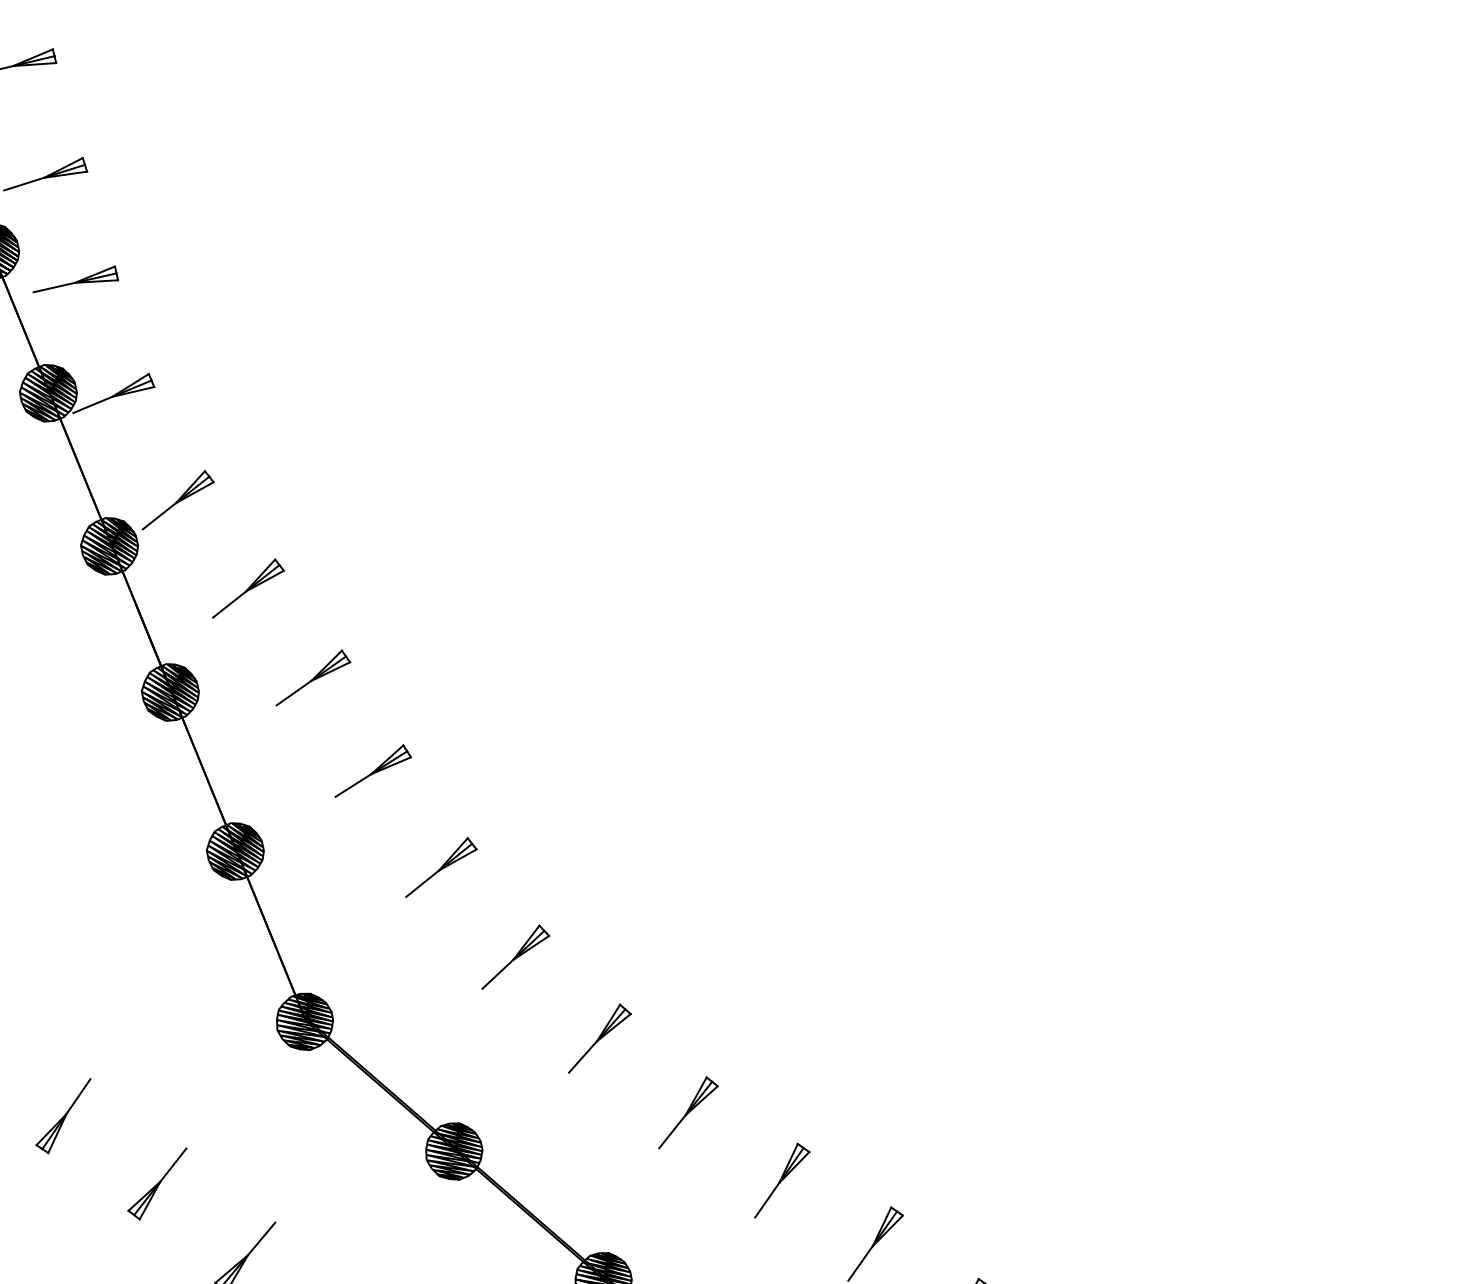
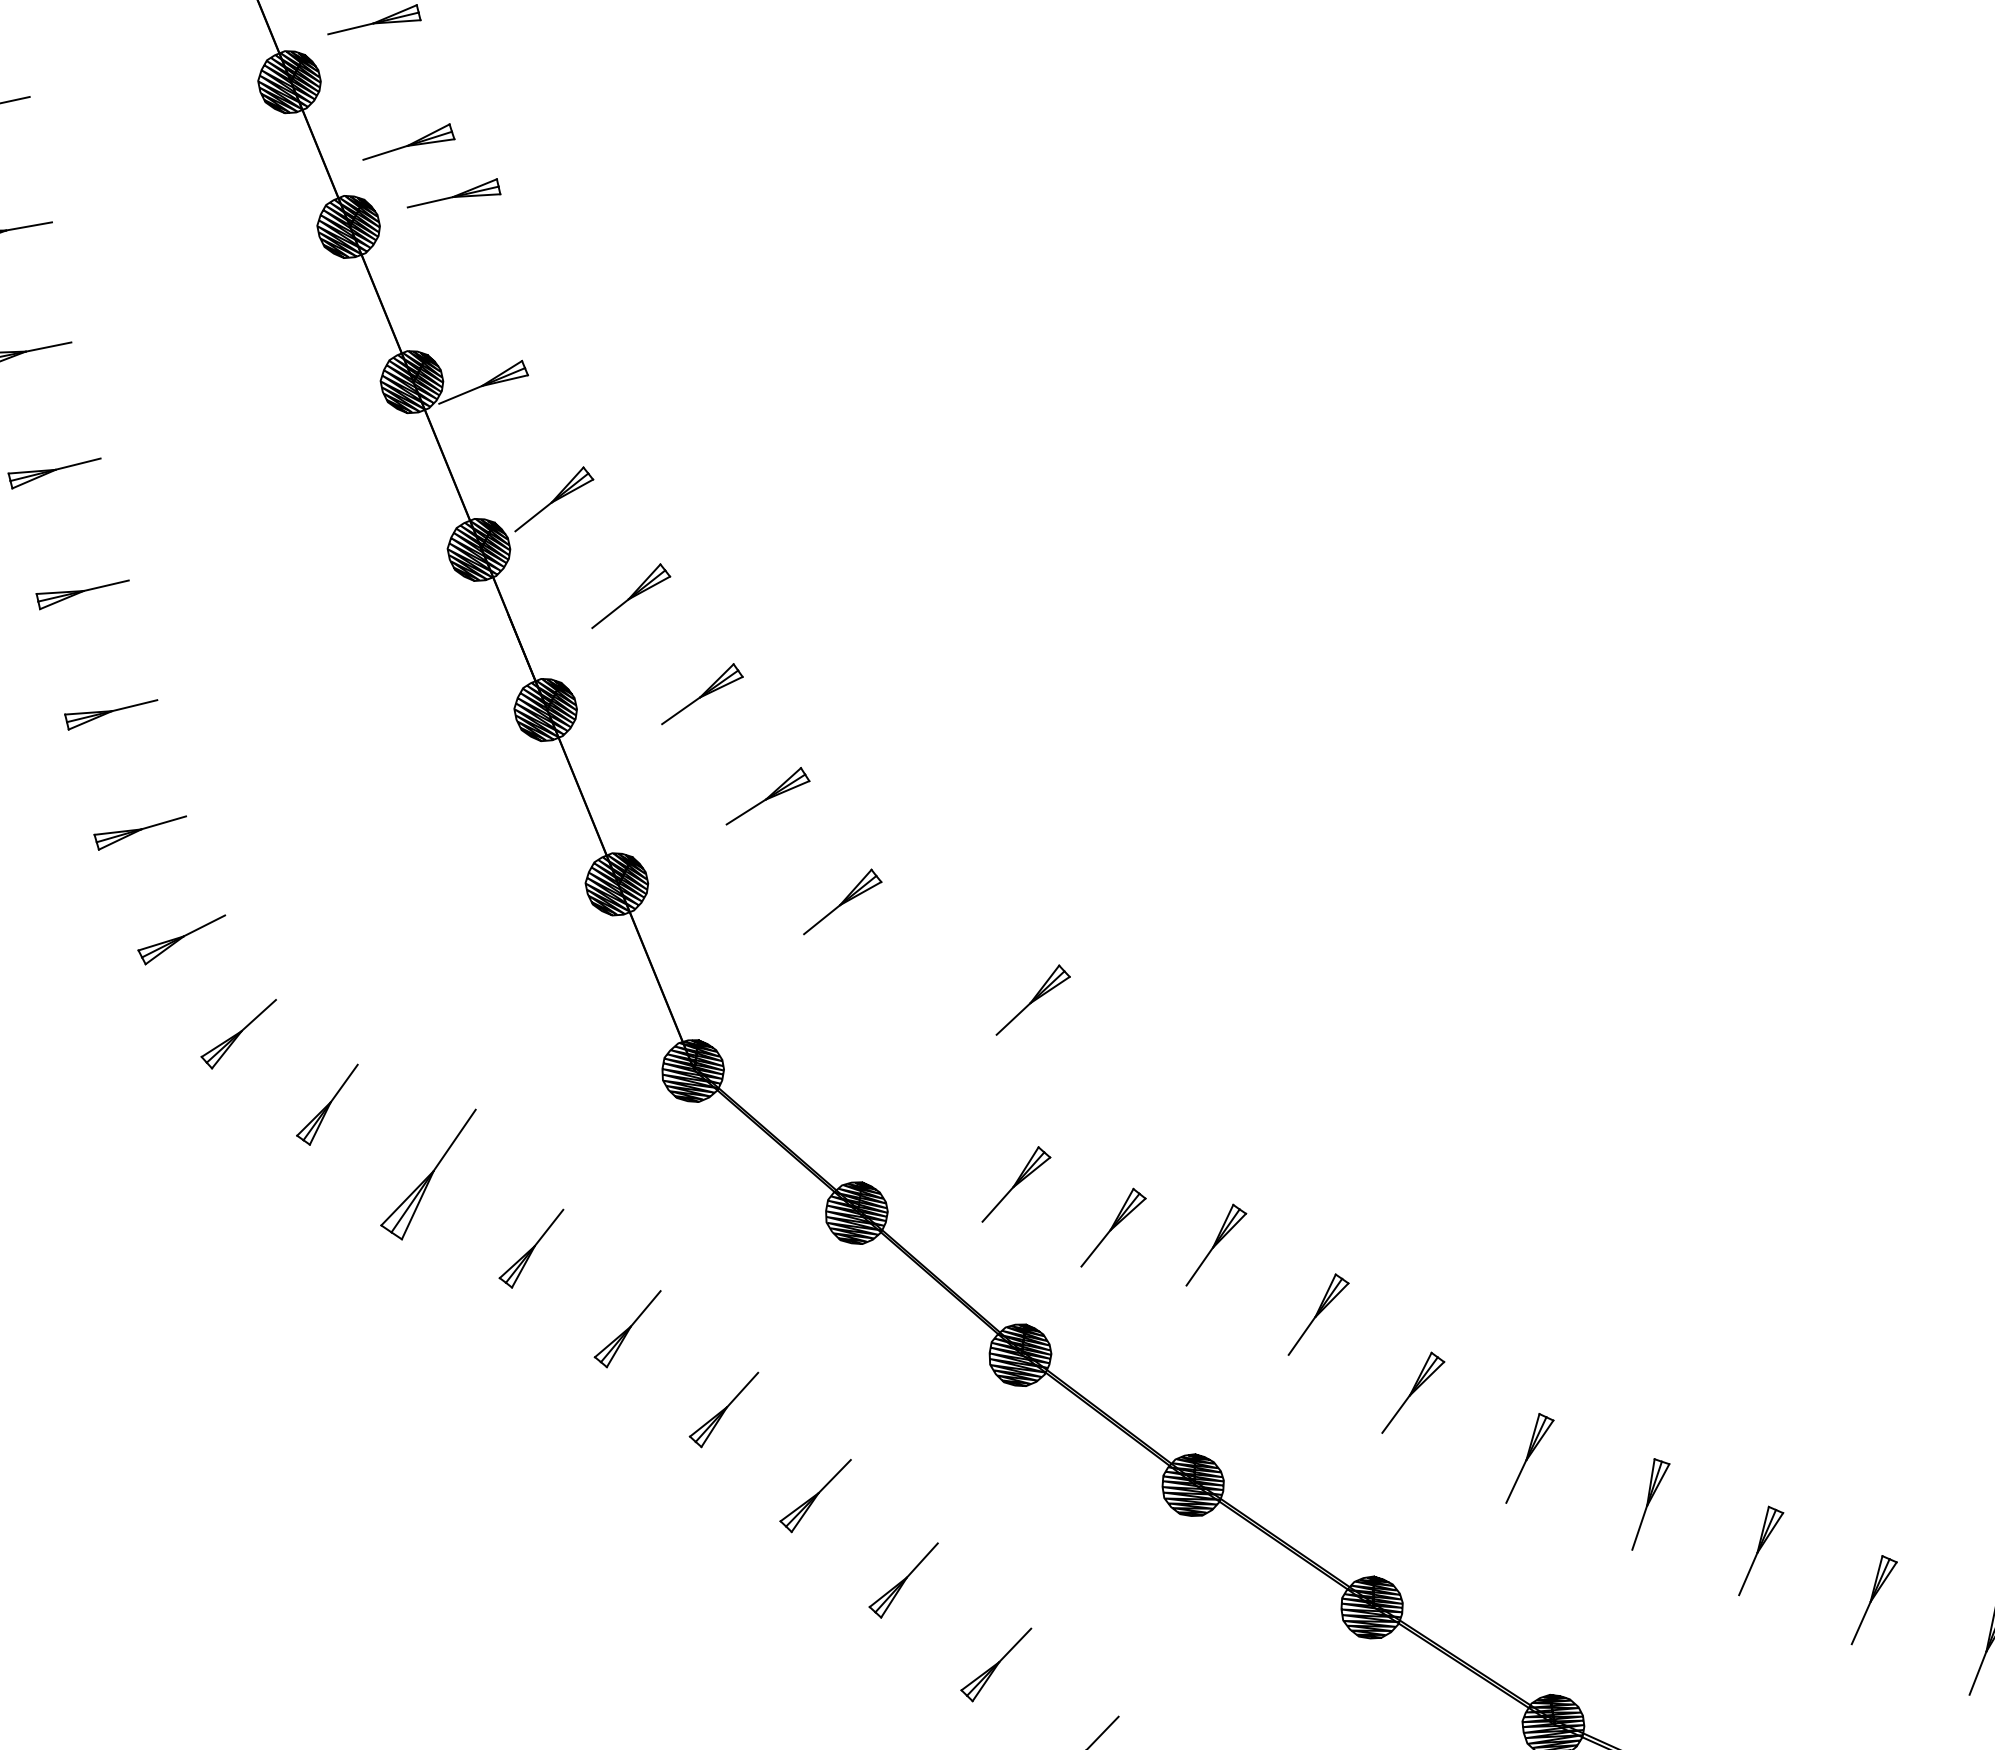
part: (75, 279) -> (453, 193), moved
part: (515, 956) -> (1032, 999), moved
part: (599, 1038) -> (1016, 1184), moved
part: (688, 1112) -> (1113, 1227), moved
part: (63, 1115) -> (428, 1173), size x1.6

